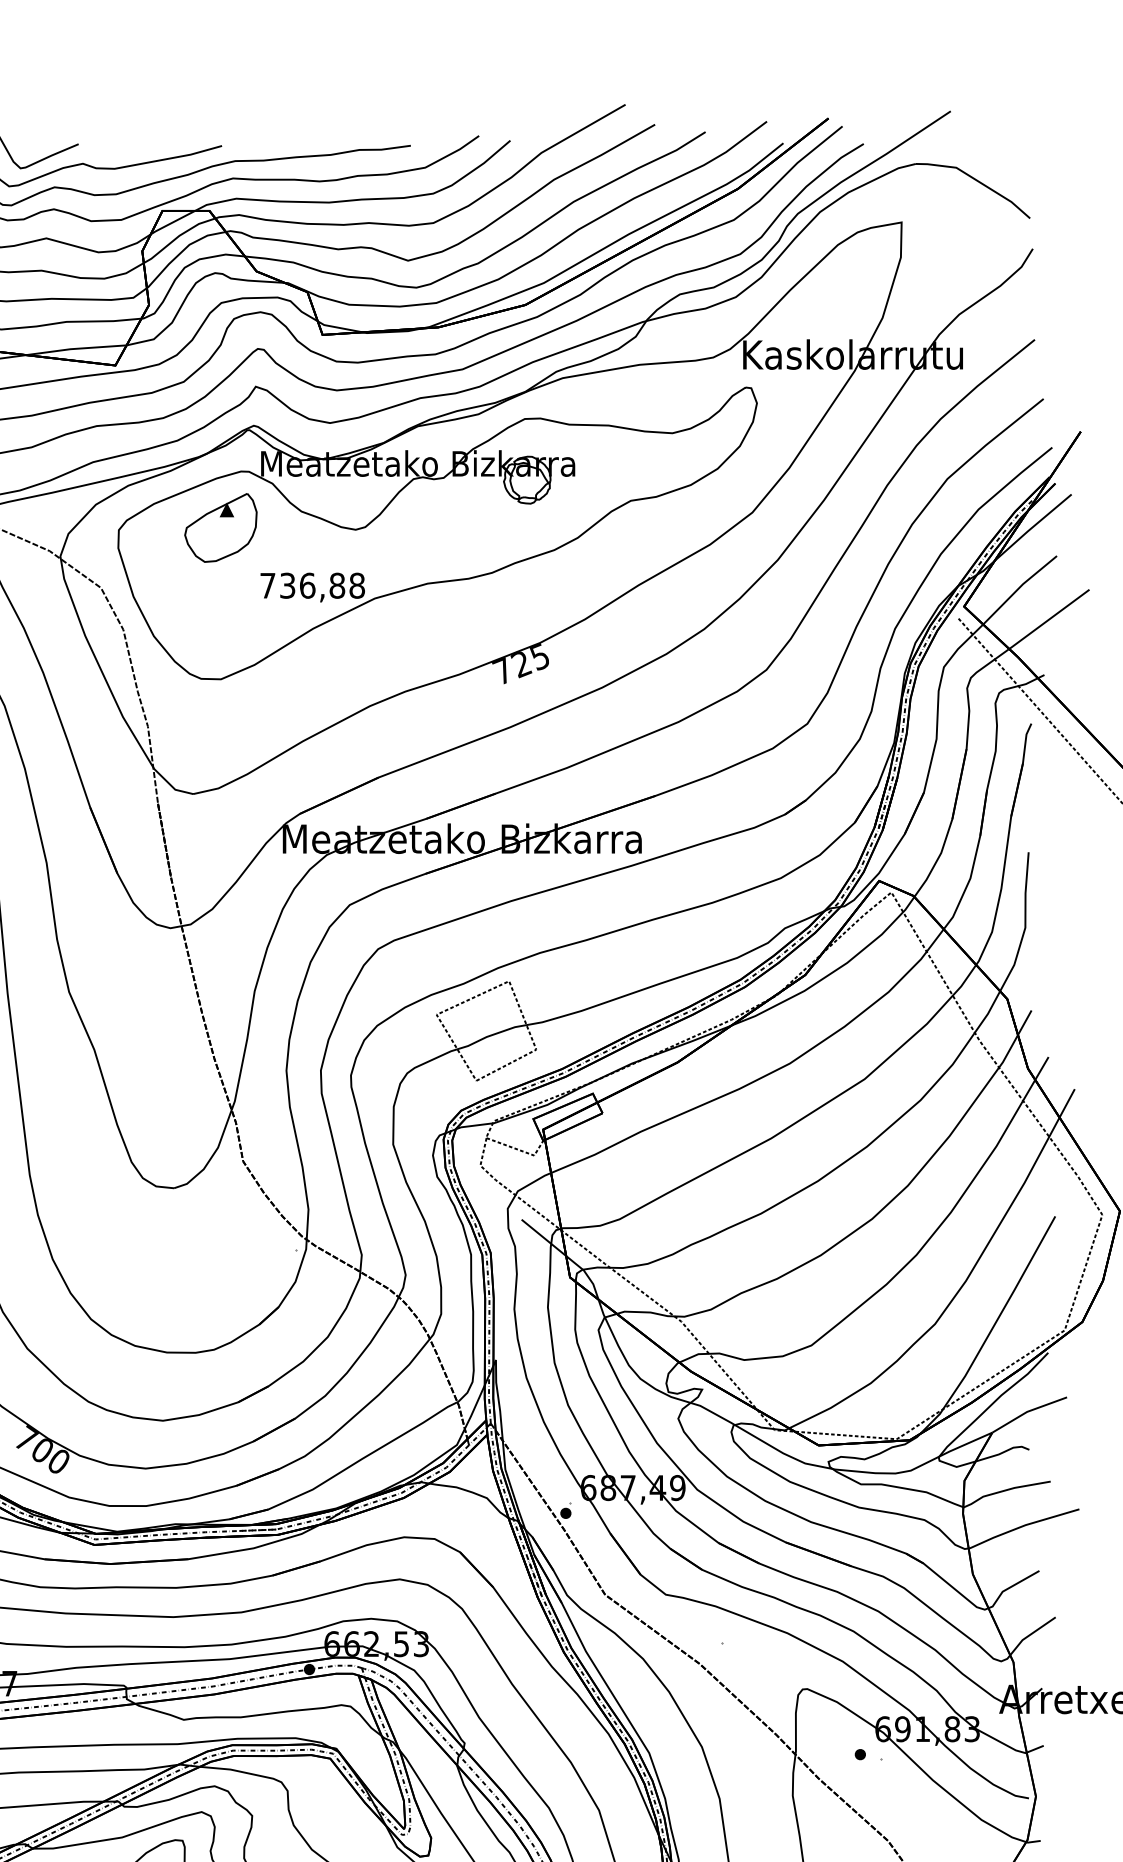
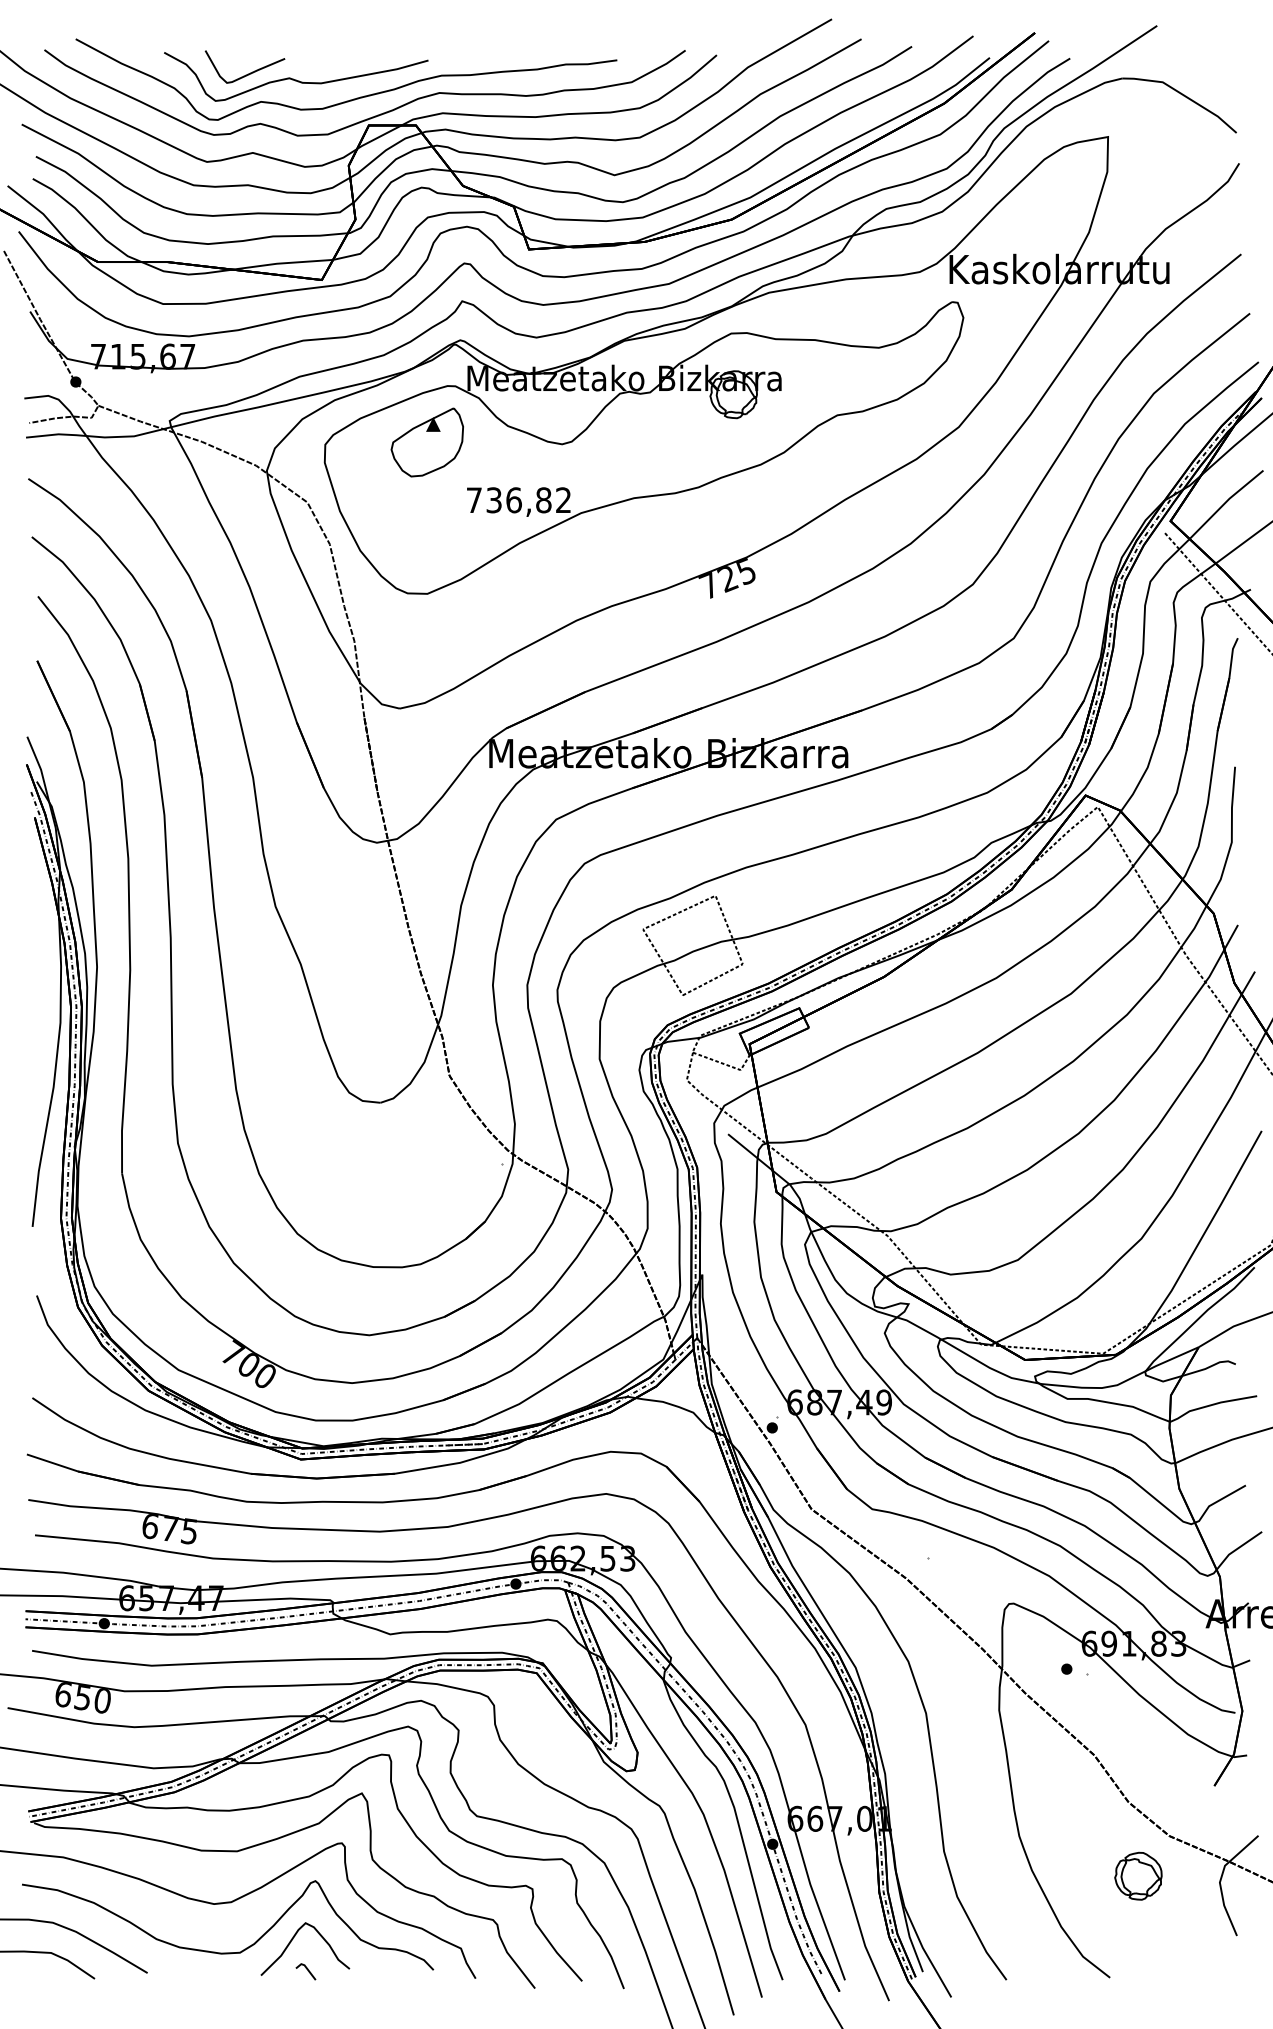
text: (357, 585) -> (563, 500), 736,88 -> 736,82

